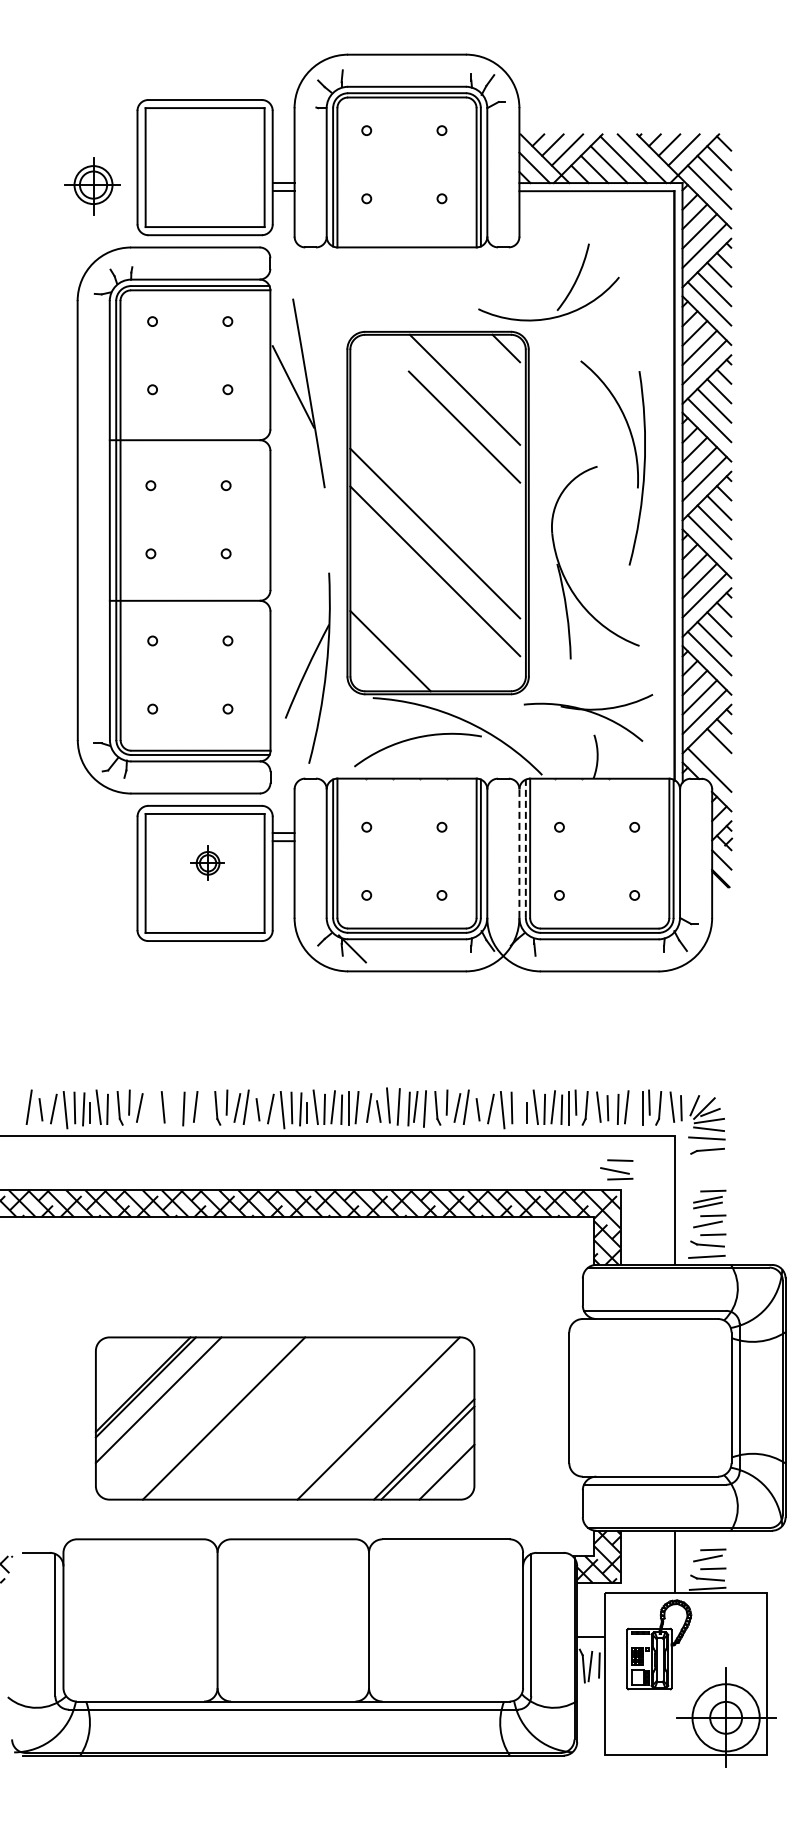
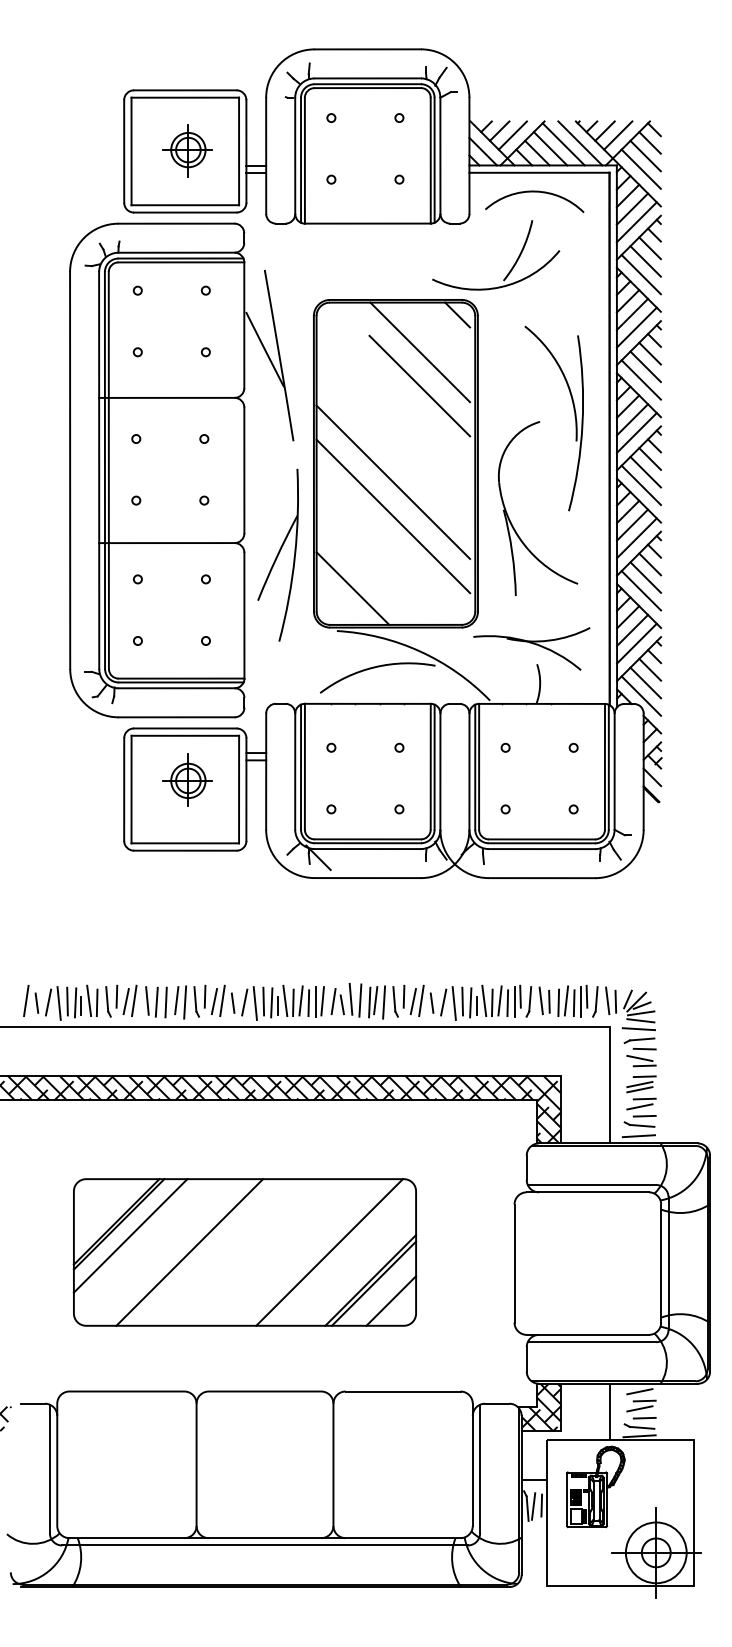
part: (92, 186) -> (187, 151), moved
arc: (591, 212) -> (534, 192), added
part: (307, 667) -> (277, 554), moved
line: (714, 755) -> (645, 682), added
line: (525, 848) -> (474, 767), dashed -> solid
line: (519, 853) -> (469, 771), dashed -> solid
part: (207, 862) -> (187, 779), size x1.67
line: (148, 1107) -> (134, 1001), added
line: (173, 1108) -> (156, 1002), added
line: (204, 1108) -> (184, 1002), added
line: (520, 1109) -> (470, 1002), added
line: (634, 1109) -> (573, 1002), added
part: (616, 1169) -> (641, 1057), moved
part: (284, 1418) -> (244, 1252), moved
line: (707, 1539) -> (639, 1391), added

